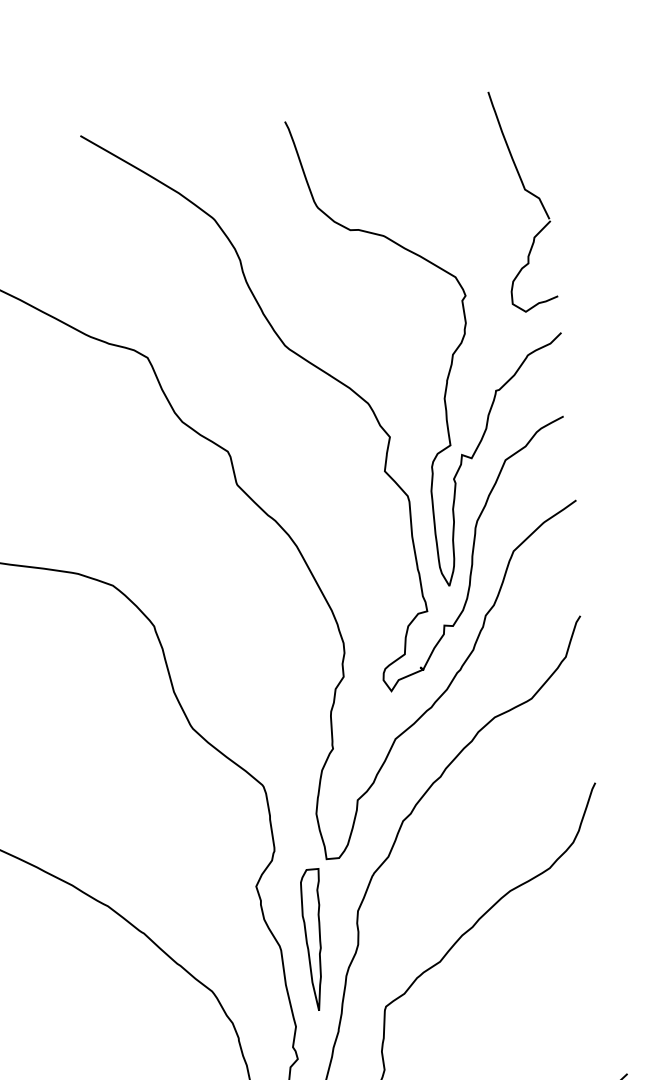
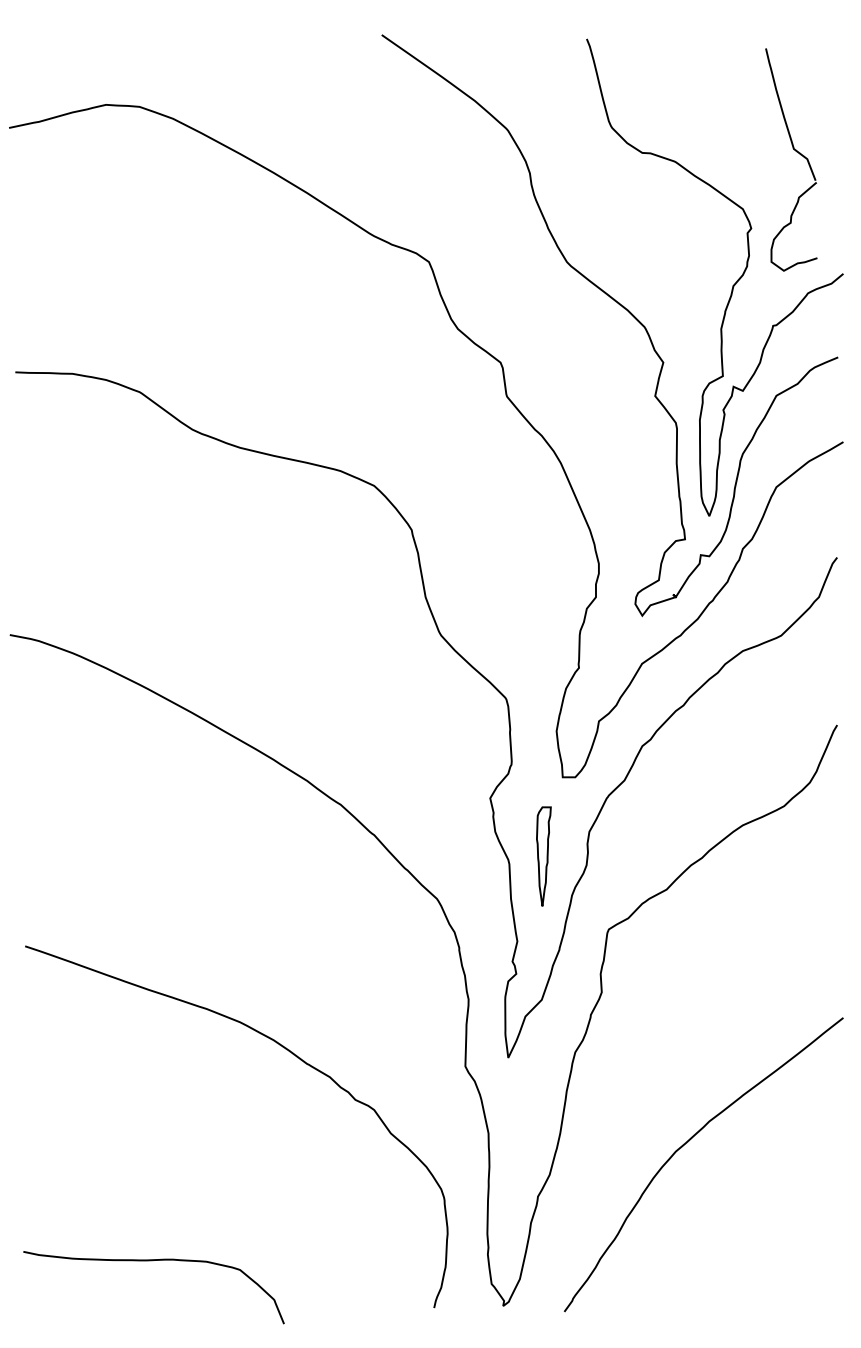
part: (527, 192) -> (796, 152), moved
part: (314, 939) -> (543, 856), size x0.7

